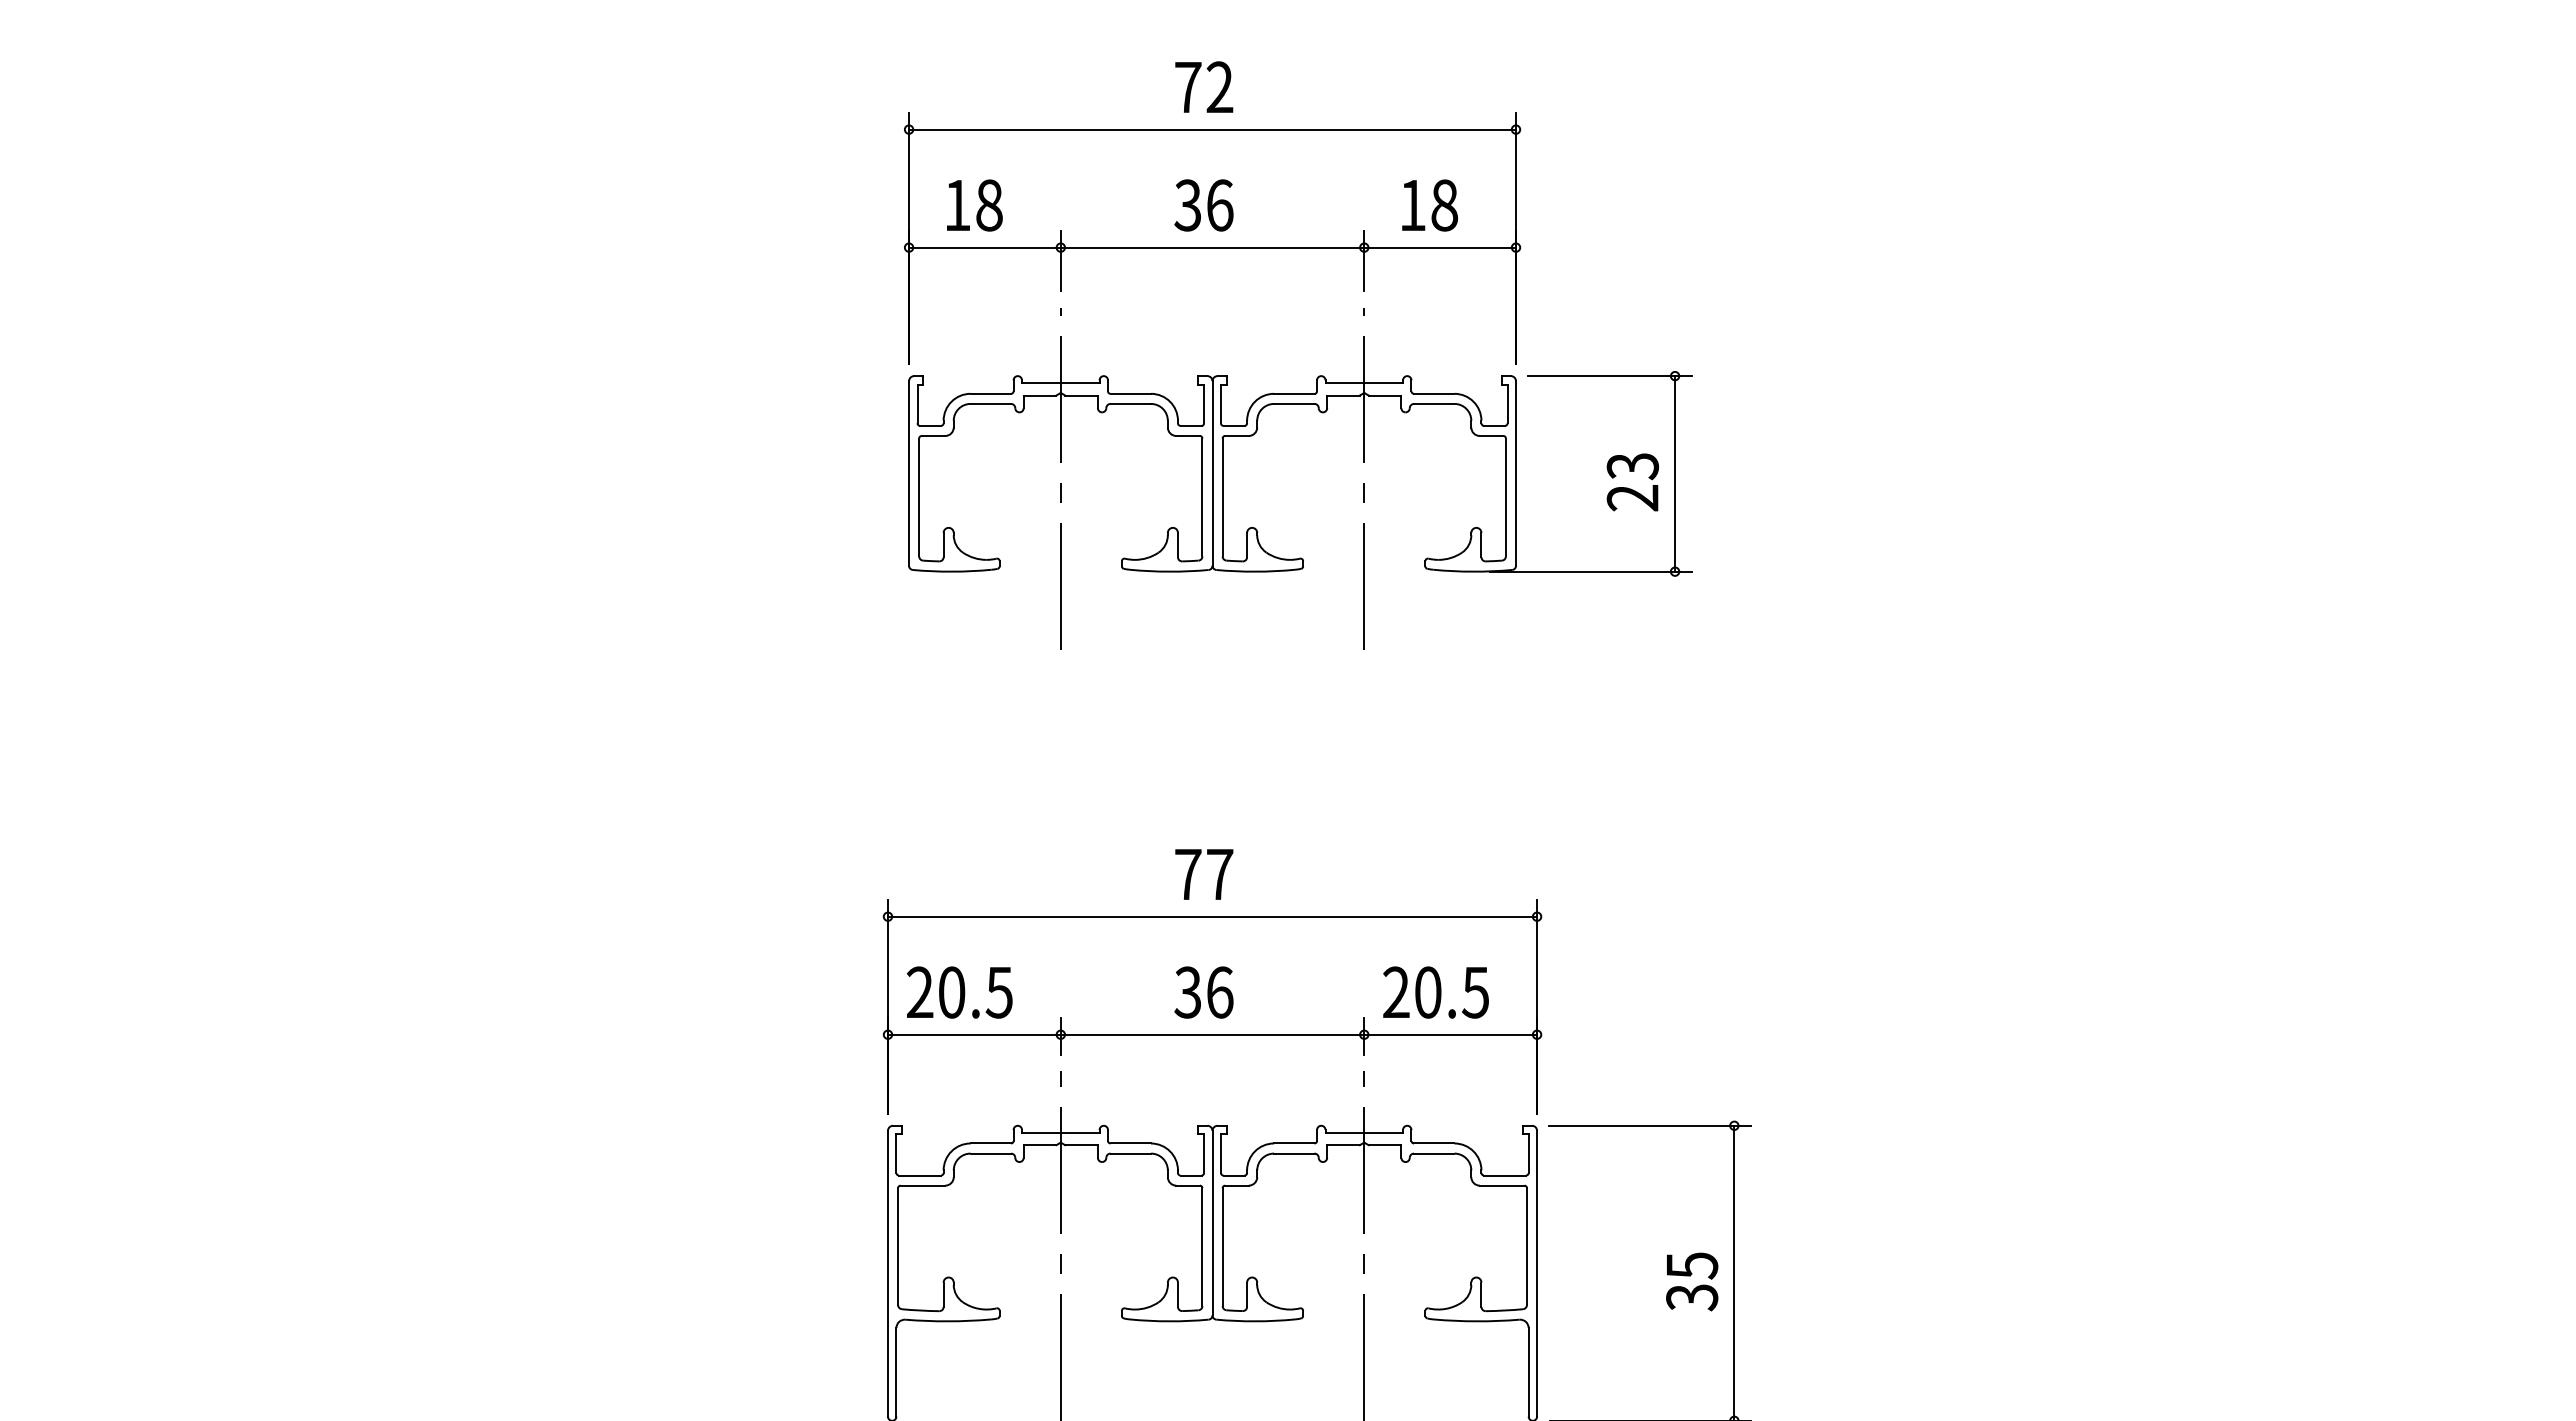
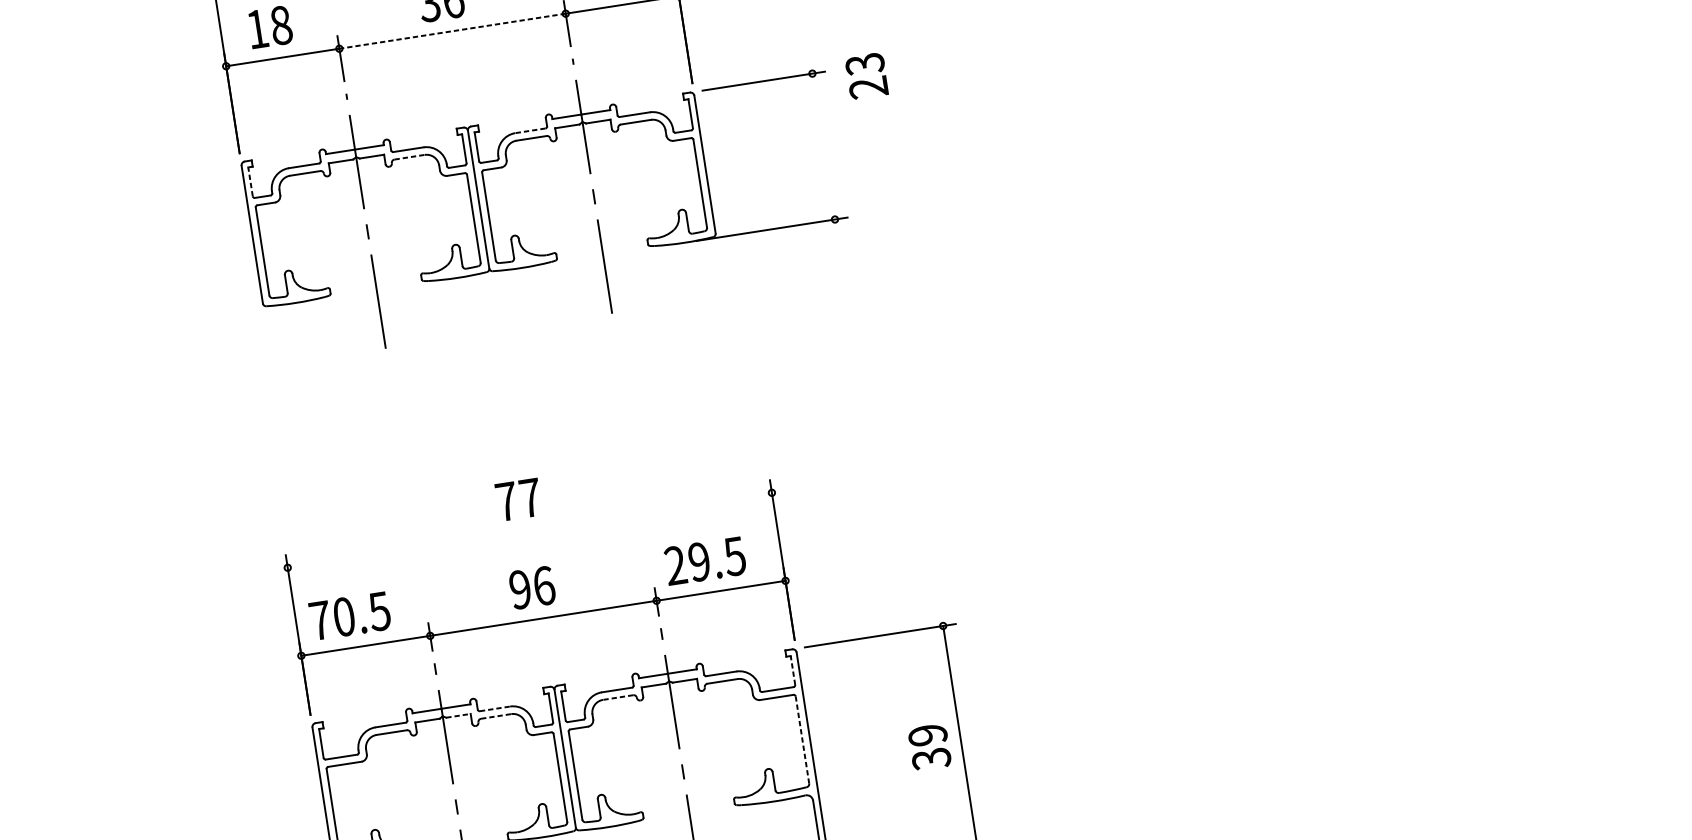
line: (1212, 247) -> (452, 31), solid -> dashed
line: (1293, 393) -> (529, 130), solid -> dashed
line: (917, 403) -> (250, 181), solid -> dashed
line: (1131, 403) -> (410, 156), solid -> dashed
line: (1675, 473) -> (823, 146), removed
text: (1632, 482) -> (866, 76), moved
line: (1212, 916) -> (529, 530), removed
text: (920, 991) -> (320, 619), 20.5 -> 70.5
text: (1187, 992) -> (519, 589), 36 -> 96
text: (1428, 992) -> (699, 561), 20.5 -> 29.5
line: (1131, 1143) -> (495, 708), solid -> dashed
line: (1082, 1145) -> (459, 715), solid -> dashed
line: (1131, 1153) -> (496, 716), solid -> dashed
line: (1293, 1153) -> (617, 697), solid -> dashed
line: (1528, 1153) -> (792, 670), solid -> dashed
line: (1526, 1246) -> (802, 740), solid -> dashed
text: (1692, 1265) -> (928, 735), 35 -> 39

